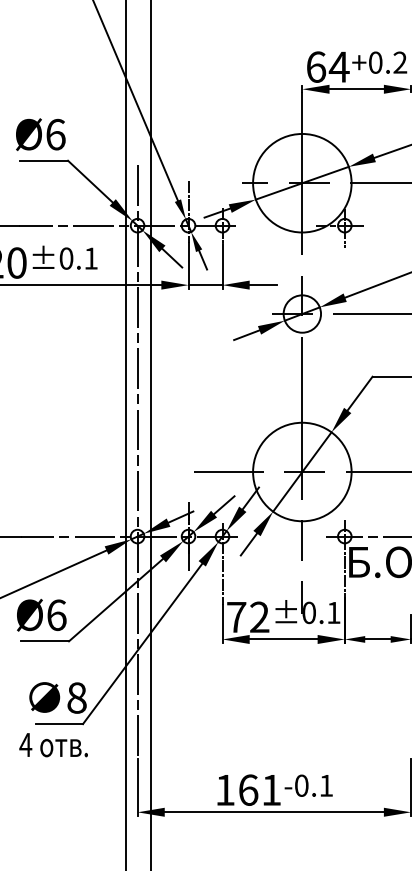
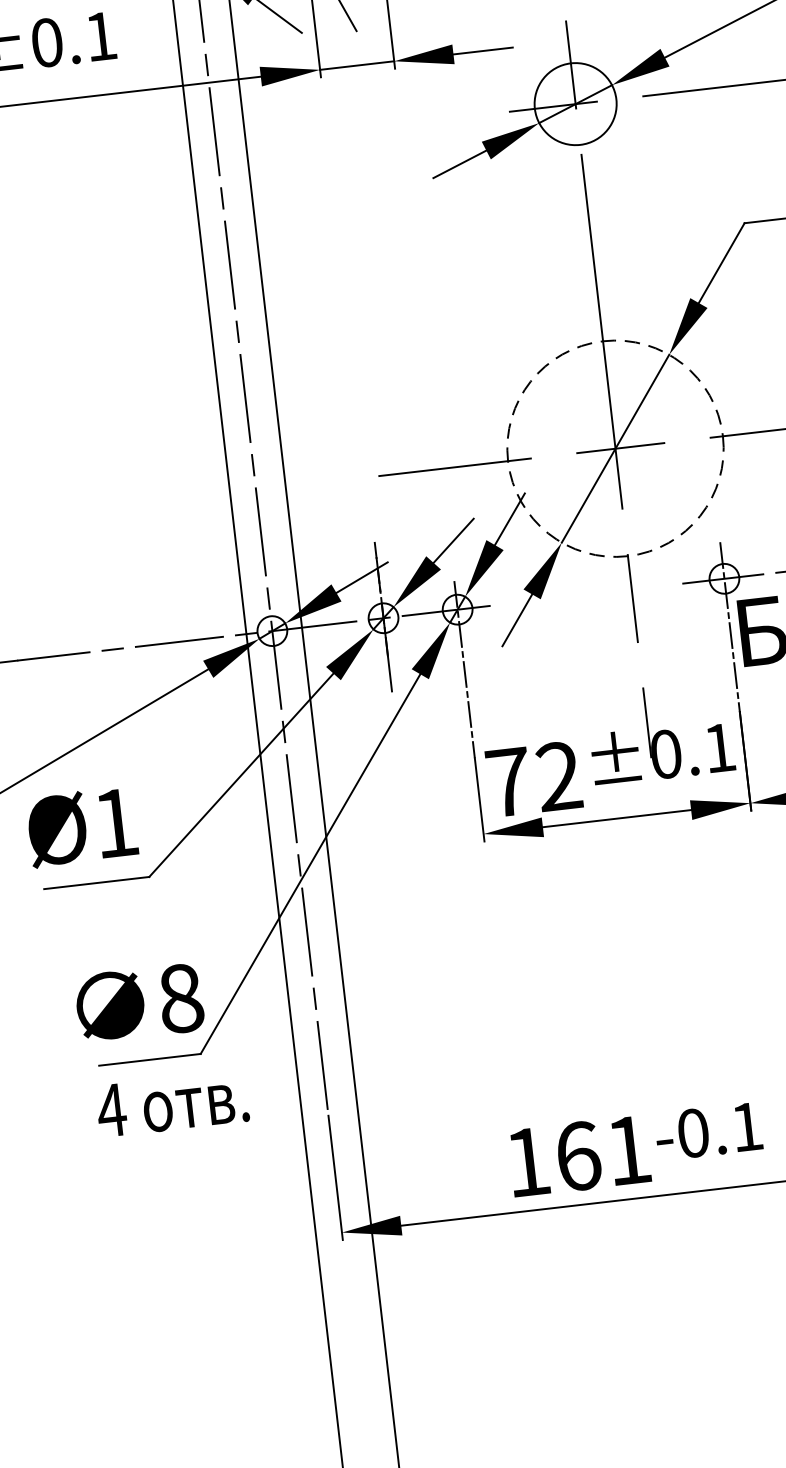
circle: (302, 471) -> (615, 447), solid -> dashed
text: (56, 615) -> (115, 823), Ø6 -> Ø1
text: (53, 745) -> (172, 1104), moved

